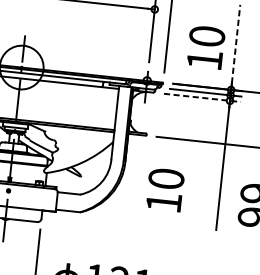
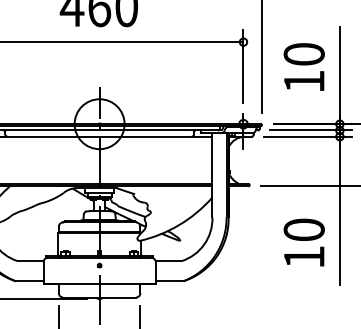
line: (235, 43) -> (339, 71), dashed -> solid
text: (205, 46) -> (303, 66), moved
line: (202, 97) -> (308, 136), dashed -> solid
text: (164, 189) -> (303, 242), moved

